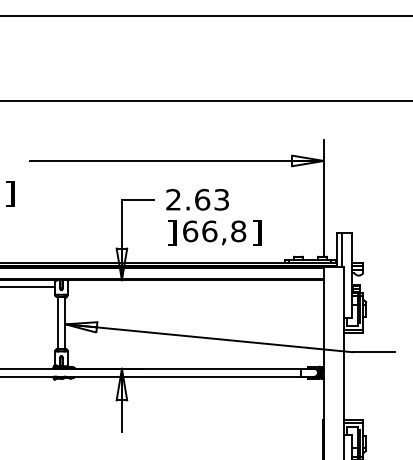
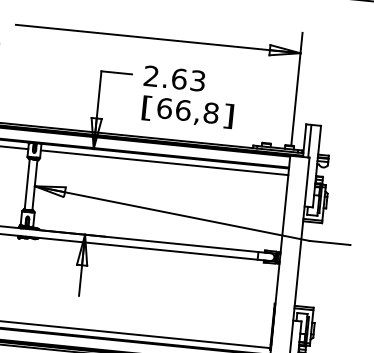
text: (172, 232) -> (147, 107), ] -> [
line: (195, 286) -> (164, 162), added

